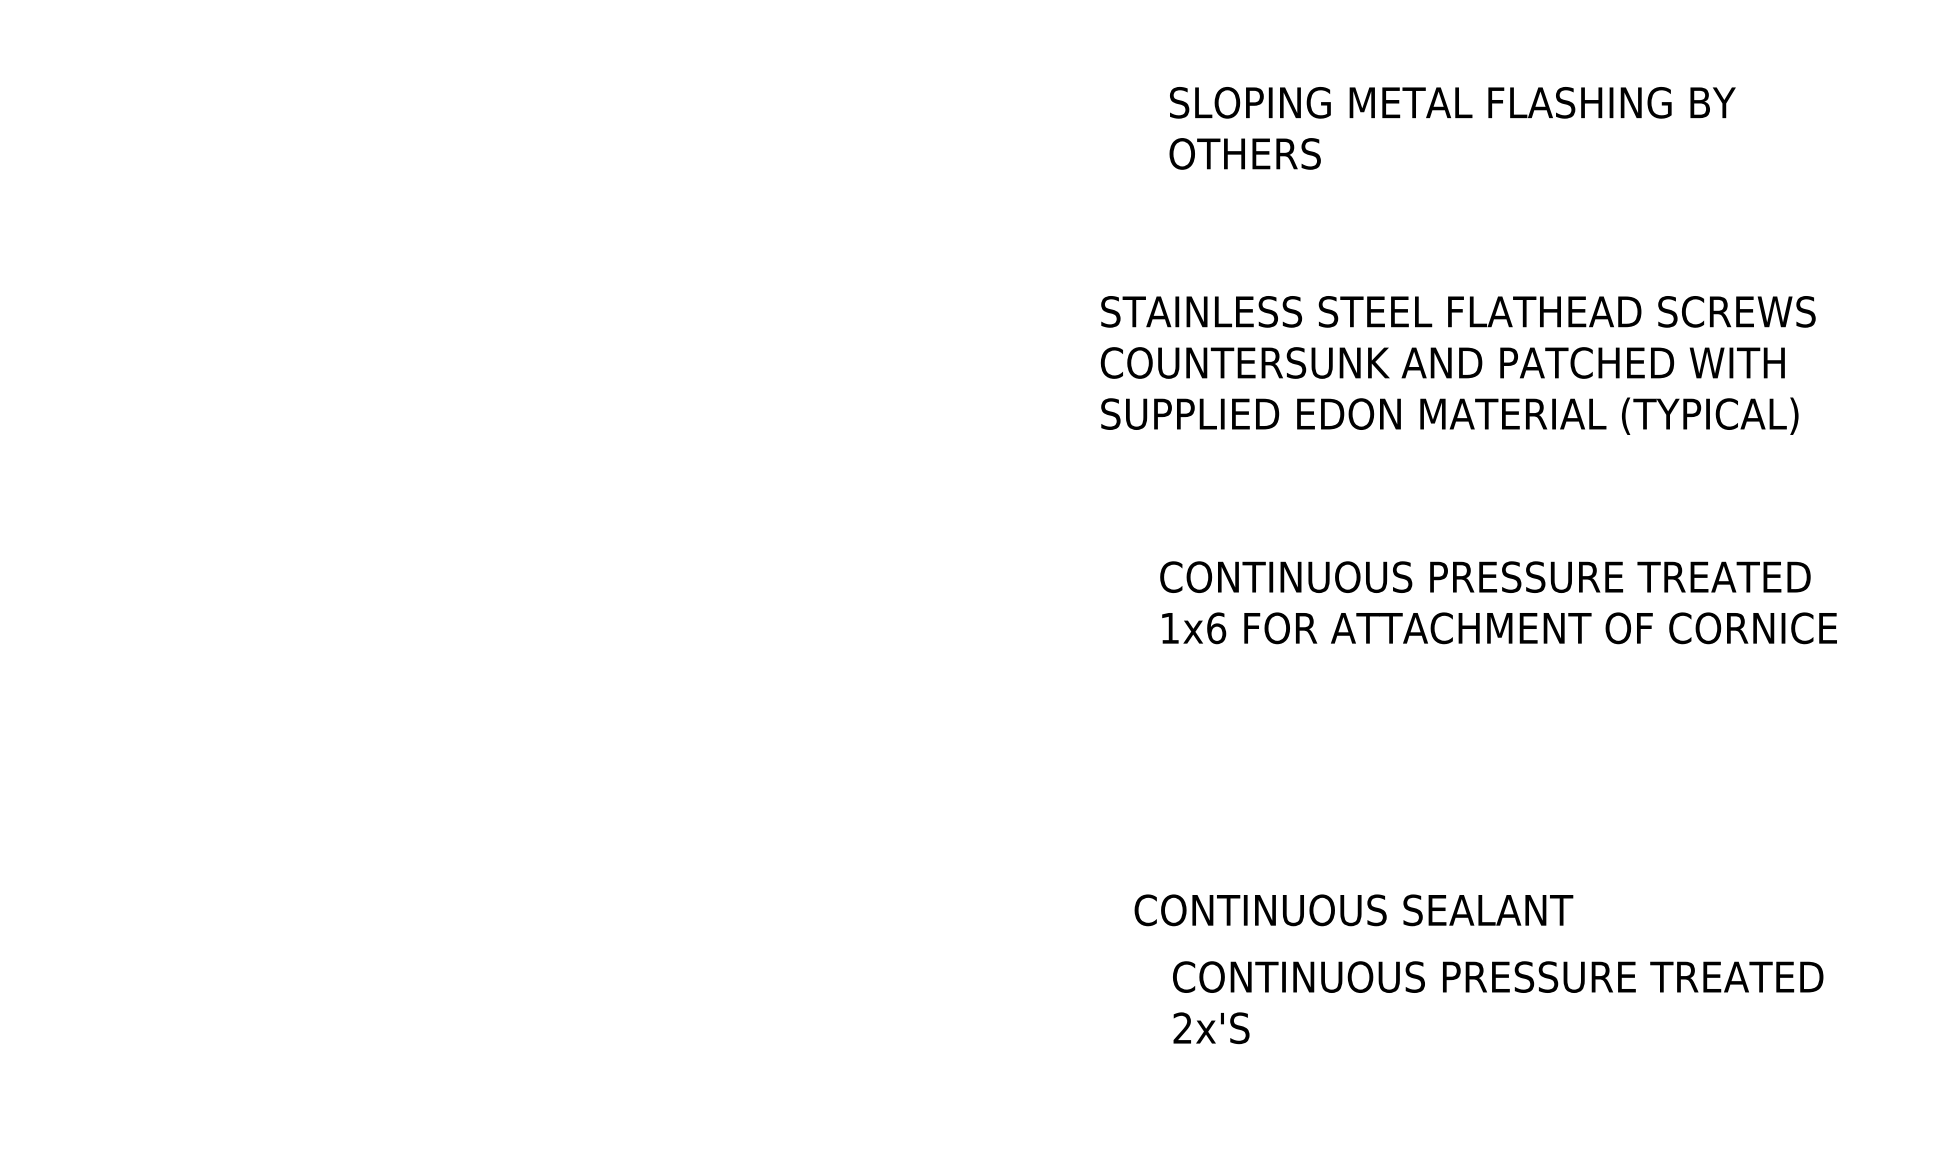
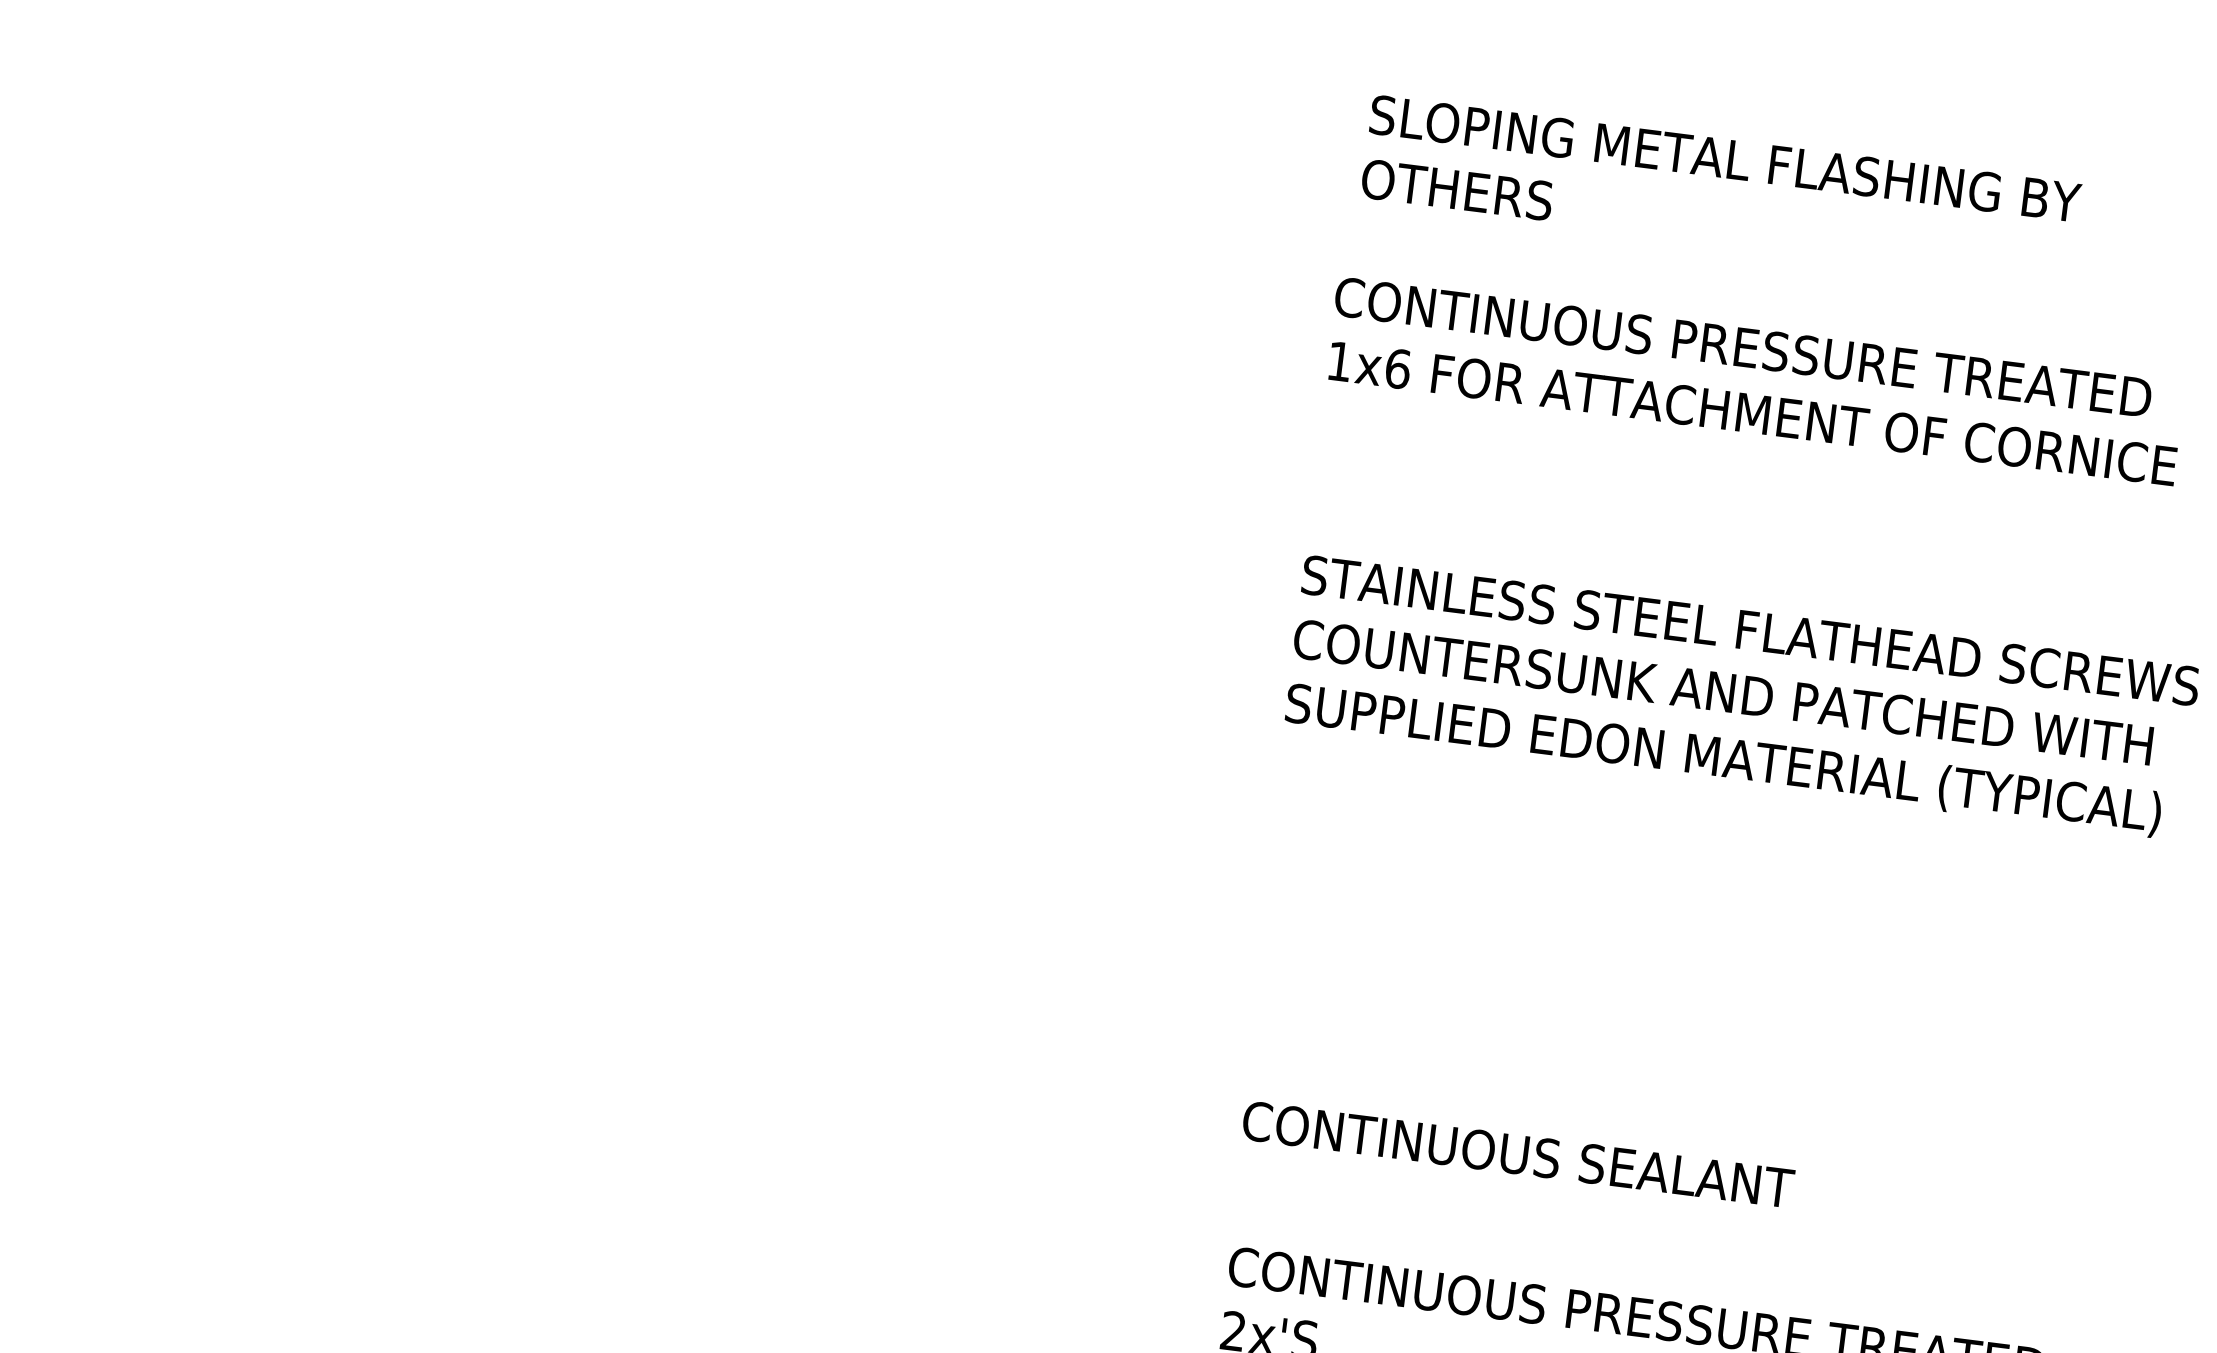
text: (1452, 128) -> (1721, 190), moved
text: (1457, 365) -> (1741, 697), moved
text: (1498, 602) -> (1755, 381), moved
text: (1353, 910) -> (1517, 1154), moved

